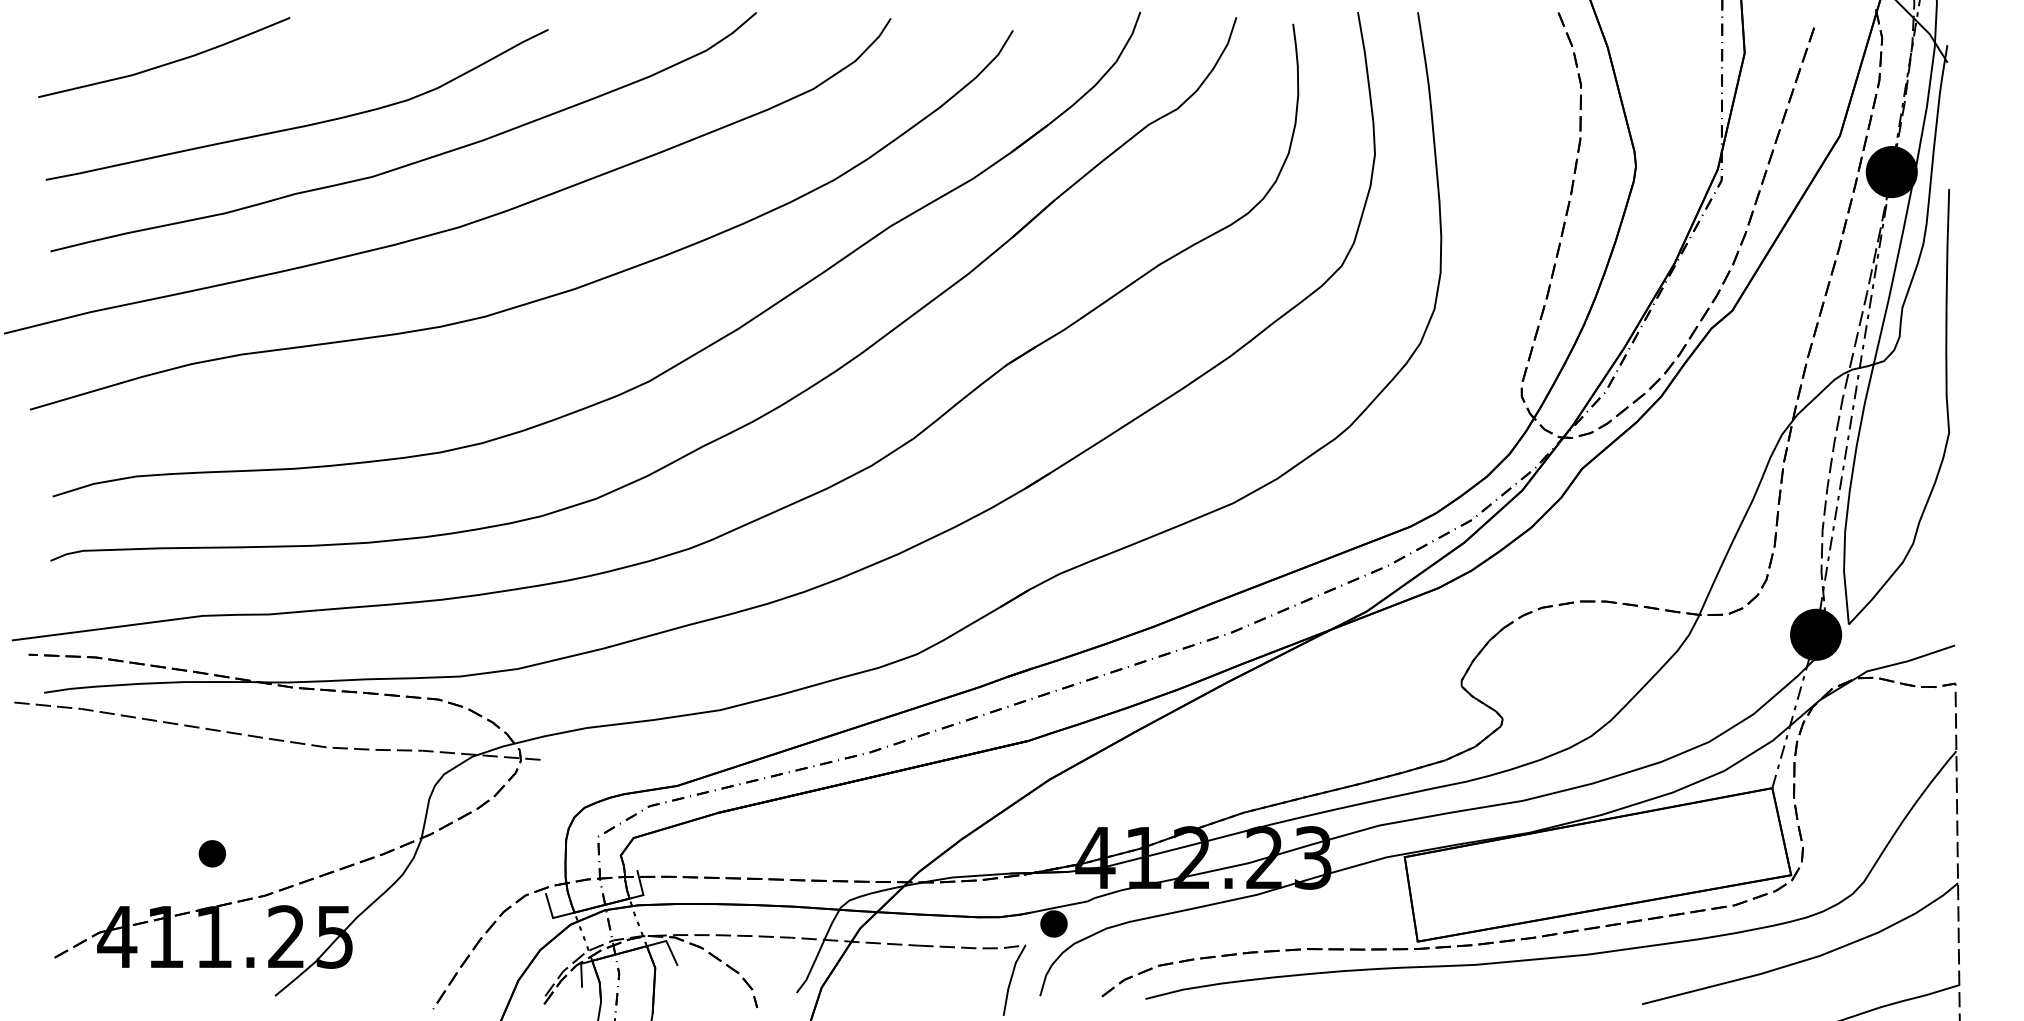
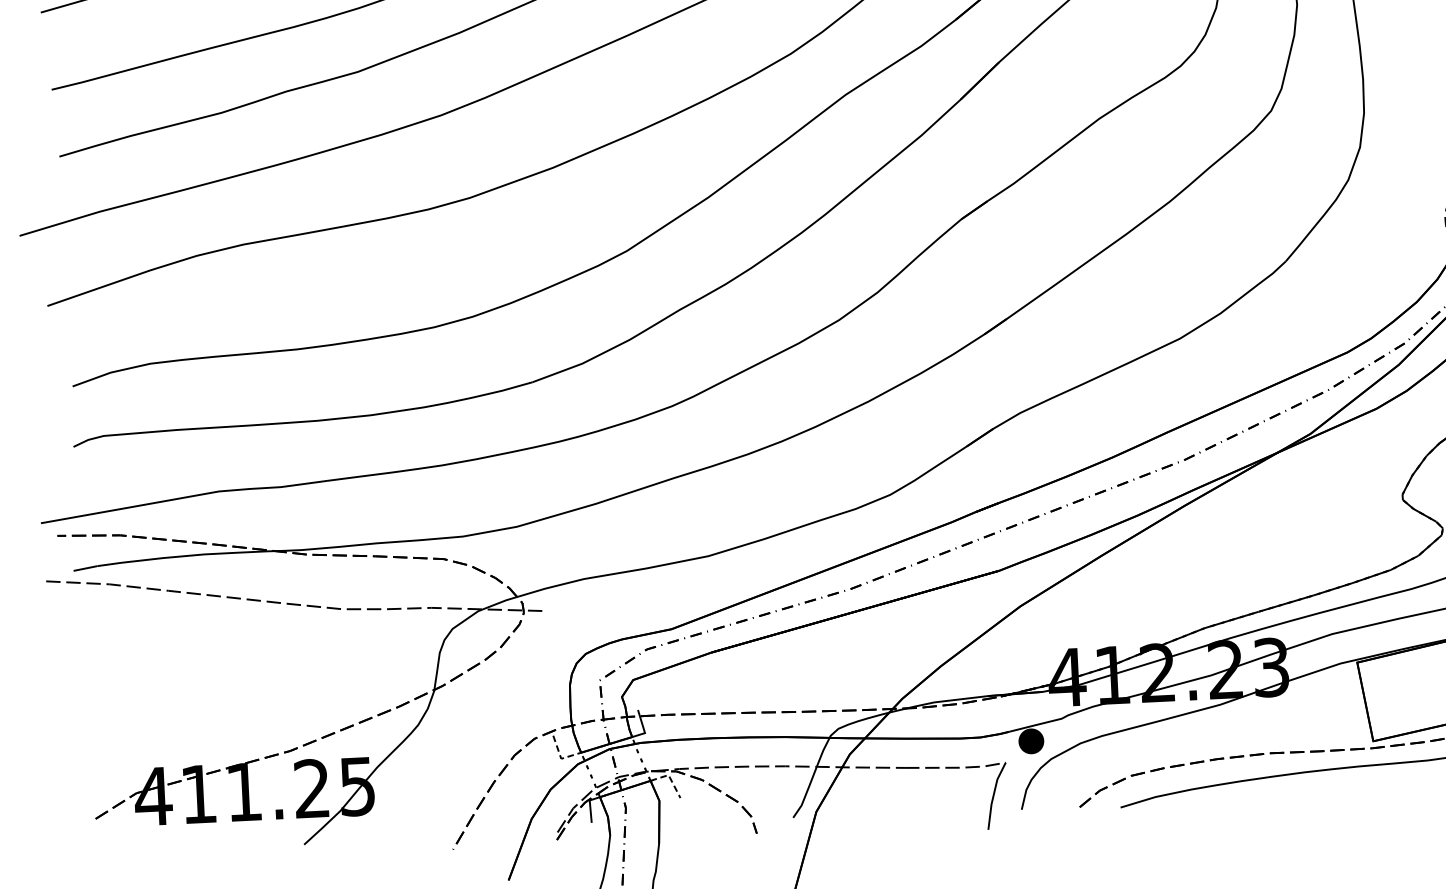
part: (211, 853) -> (237, 713), removed
line: (552, 917) -> (560, 758), solid -> dashed
line: (667, 943) -> (669, 777), solid -> dashed

